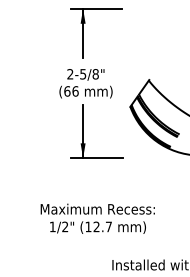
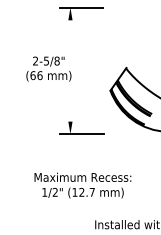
line: (83, 33) -> (70, 28), removed
text: (85, 83) -> (48, 68), moved
line: (83, 131) -> (70, 111), removed

